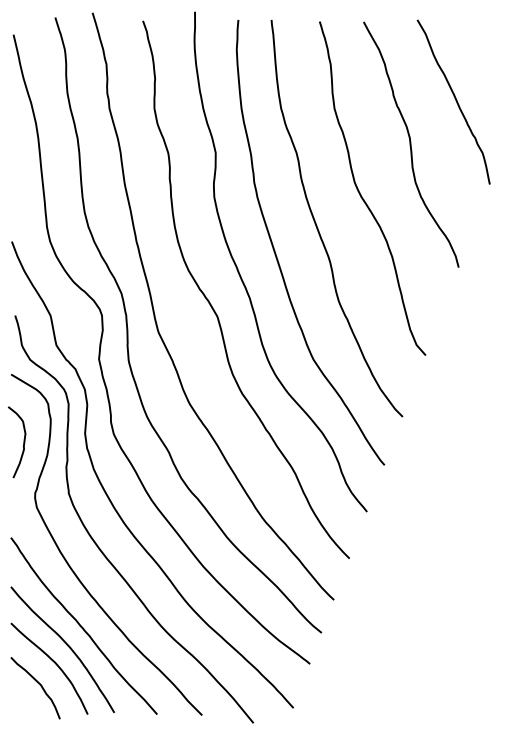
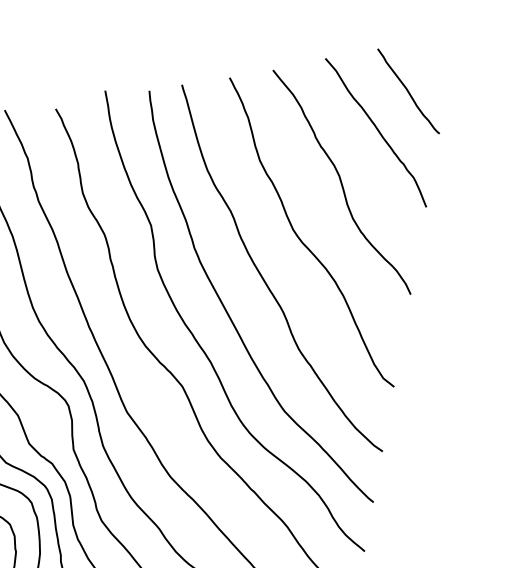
curve: (493, 66) -> (408, 90), added

